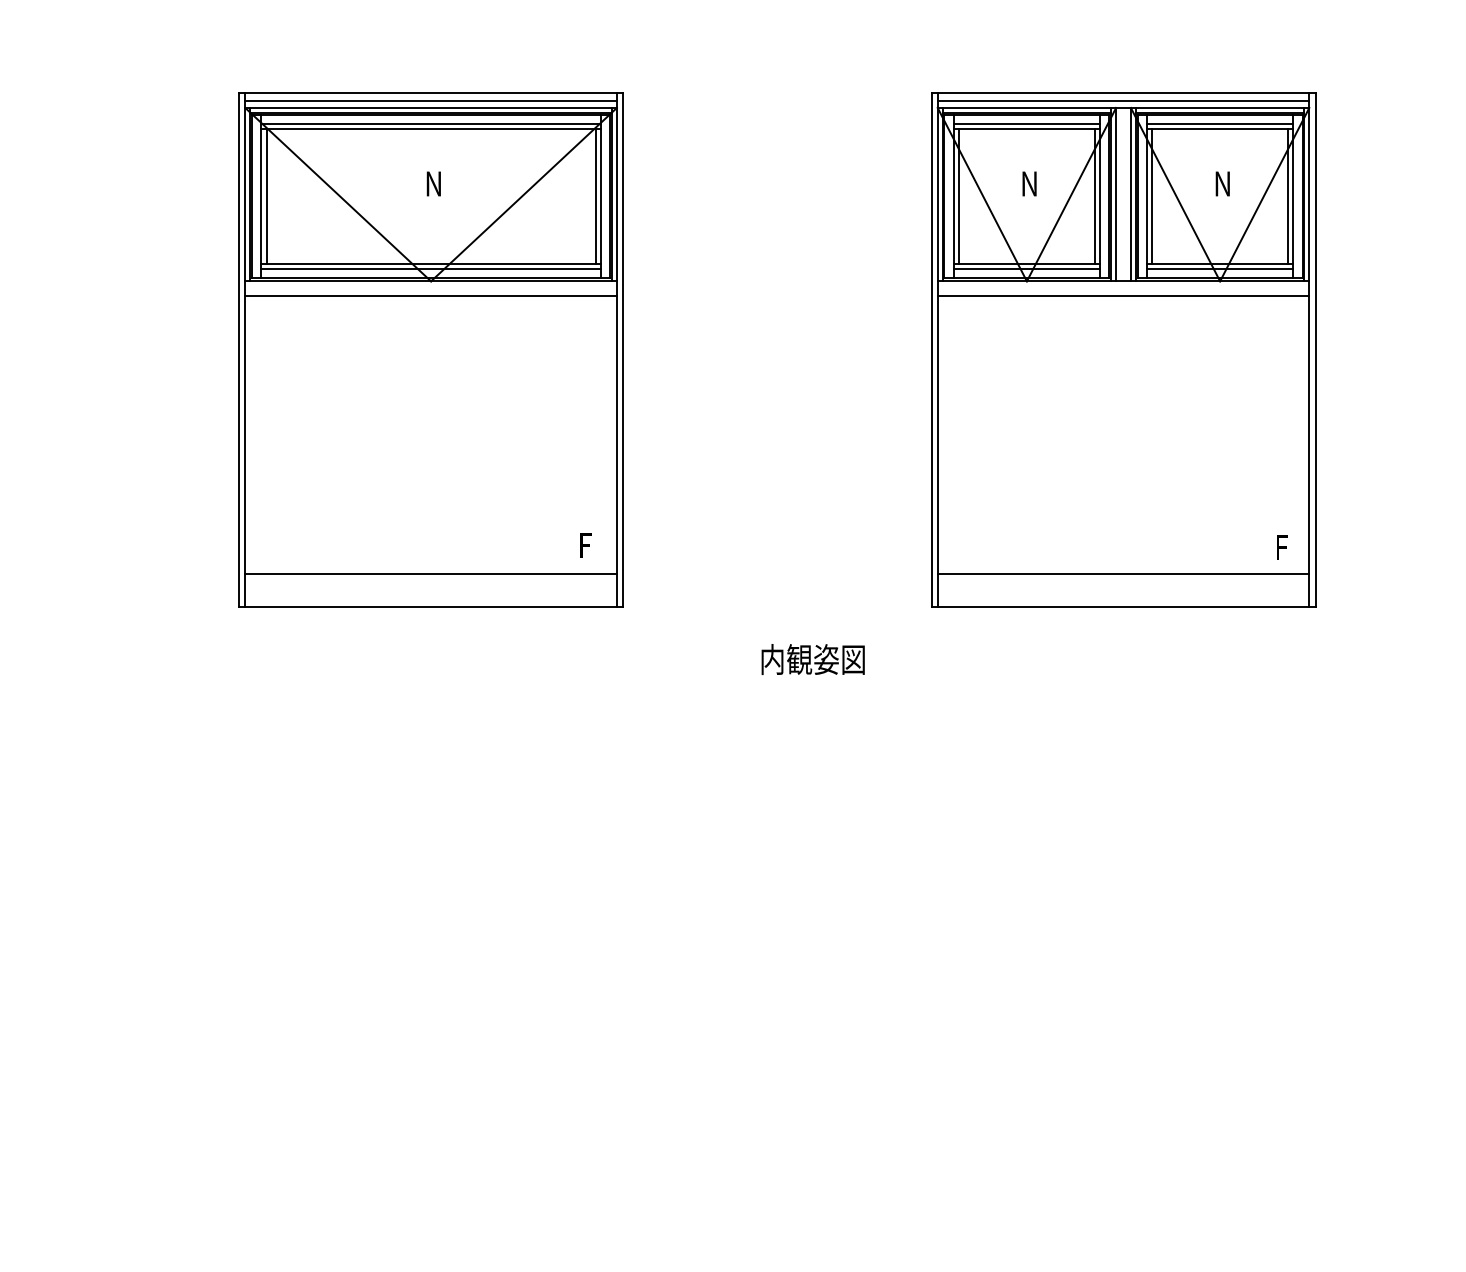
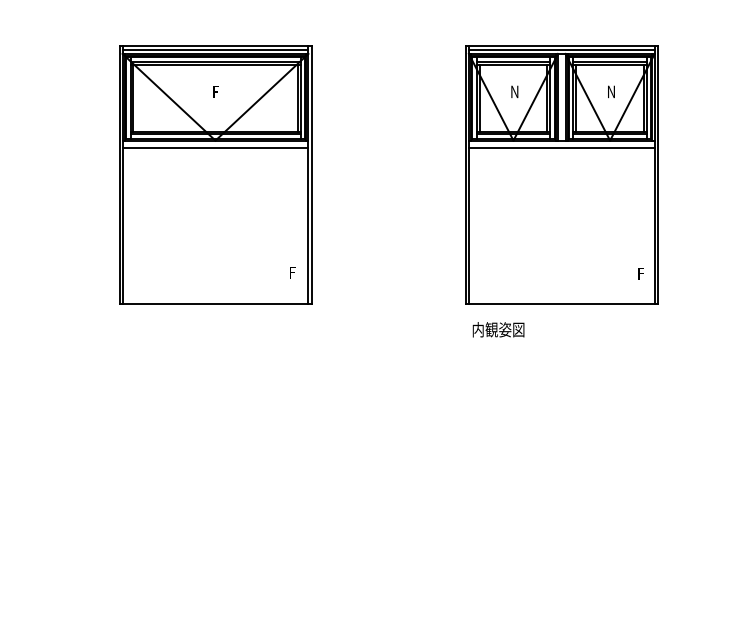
text: (433, 183) -> (216, 91), N -> F
line: (431, 573) -> (215, 286), removed
line: (1122, 573) -> (561, 286), removed
text: (812, 658) -> (498, 329), moved

